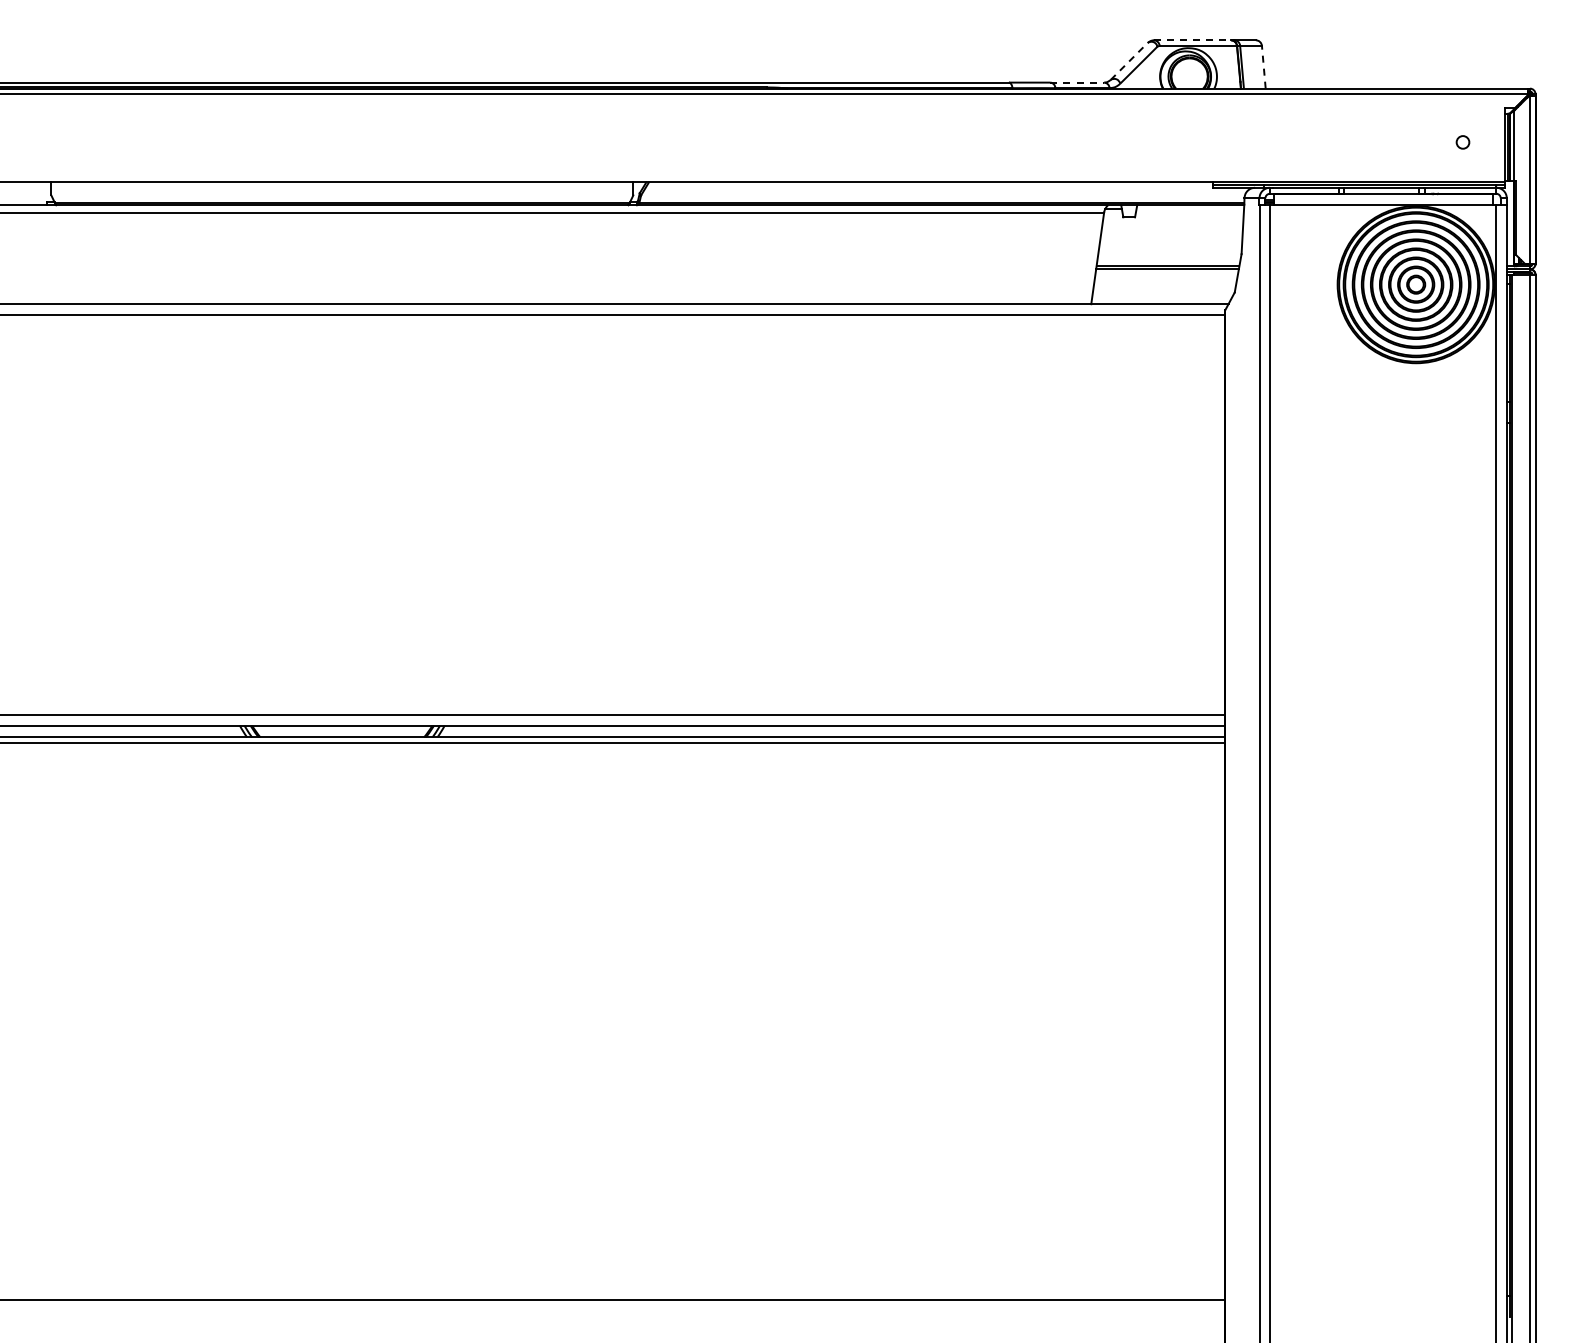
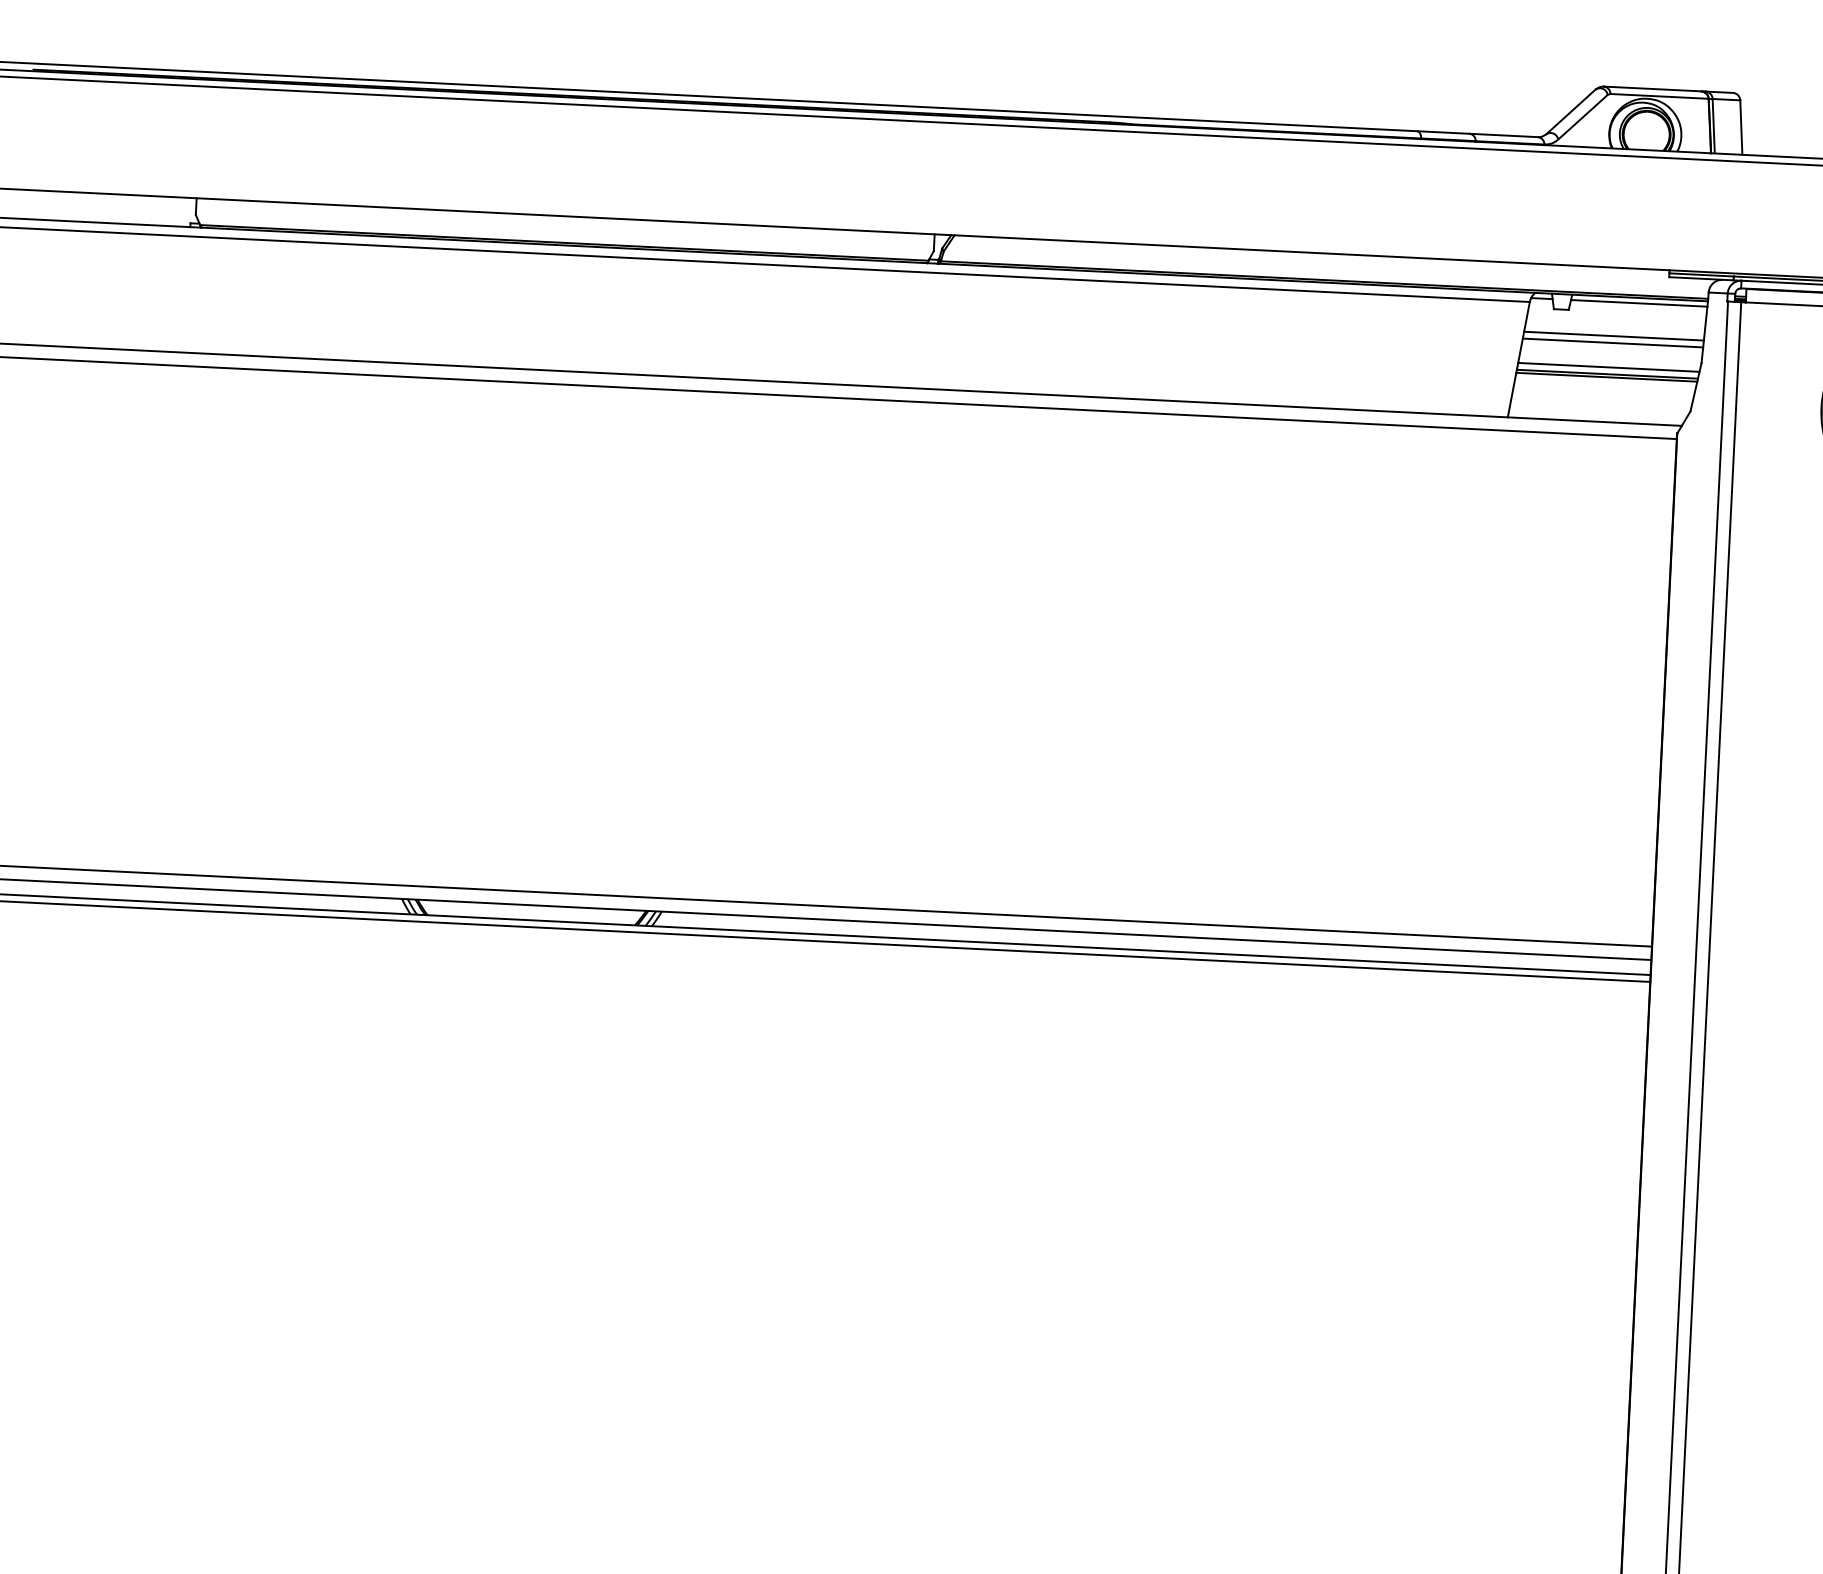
line: (1193, 40) -> (1653, 89), dashed -> solid
line: (1129, 61) -> (1571, 111), dashed -> solid
line: (1263, 66) -> (1740, 126), dashed -> solid
line: (1077, 82) -> (1504, 135), dashed -> solid
line: (1190, 209) -> (1639, 303), added
line: (1171, 236) -> (1613, 336), added
line: (1171, 241) -> (1613, 342), added
line: (1168, 261) -> (1608, 367), added

